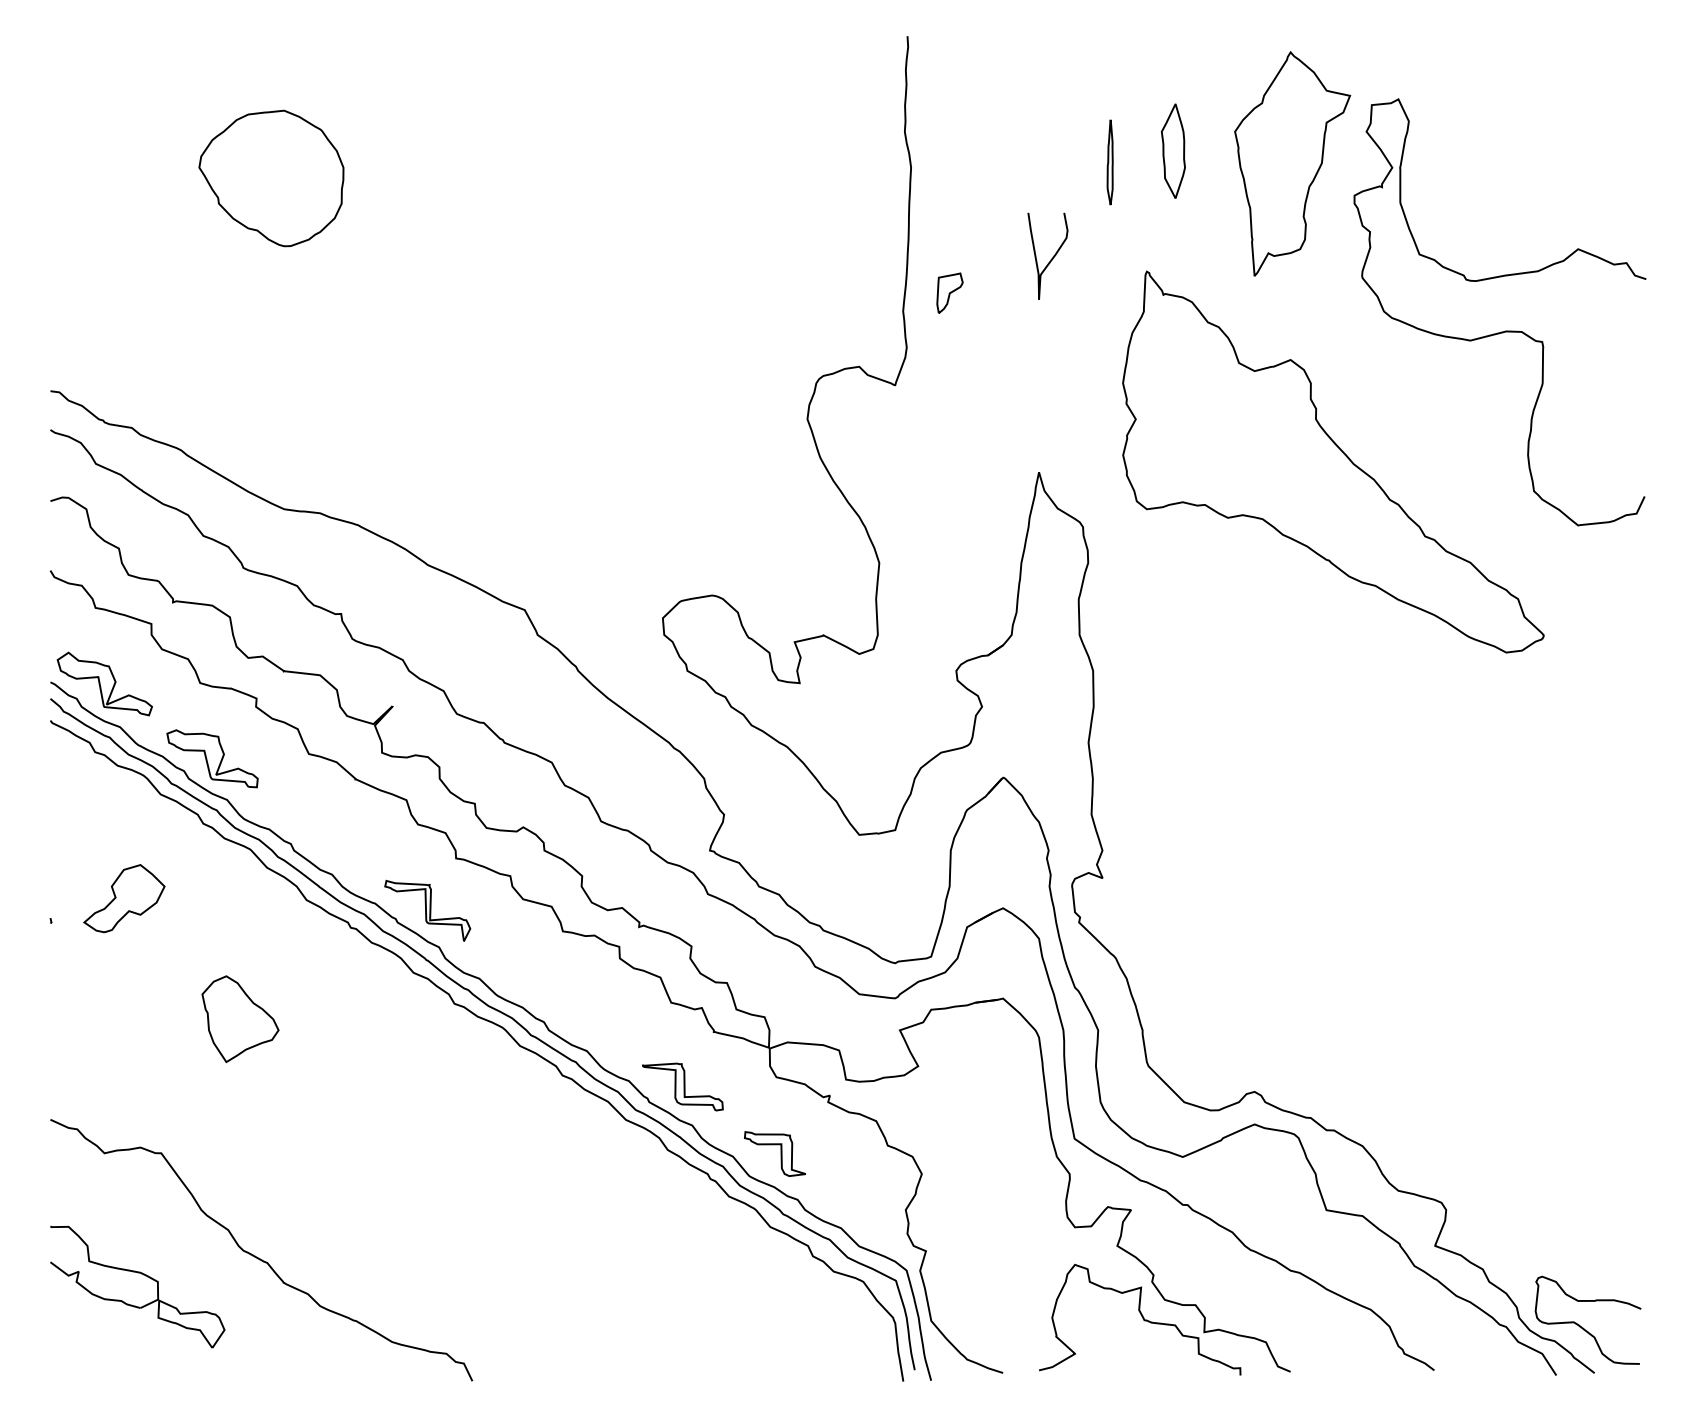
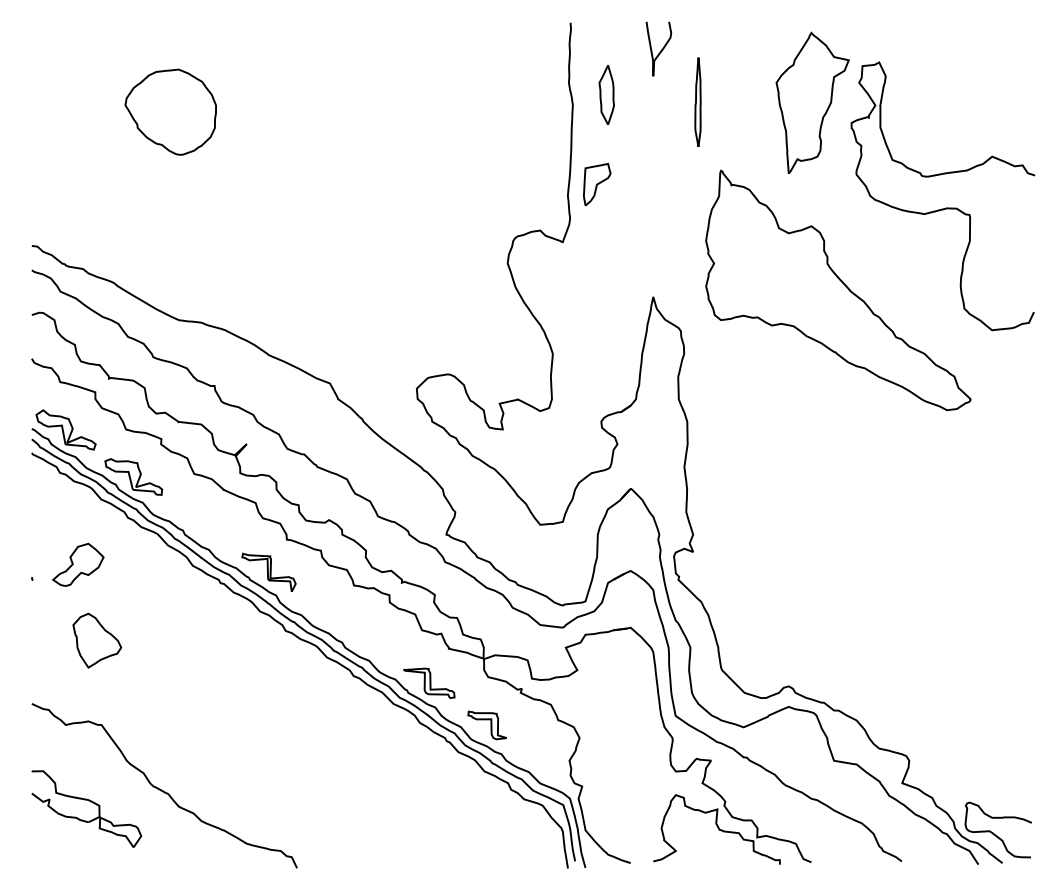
part: (1173, 150) -> (606, 94), moved
part: (1109, 161) -> (697, 101), size x1.67
curve: (1050, 258) -> (660, 50), moved
part: (950, 291) -> (597, 183), size x1.67
part: (240, 1018) -> (97, 640), moved

